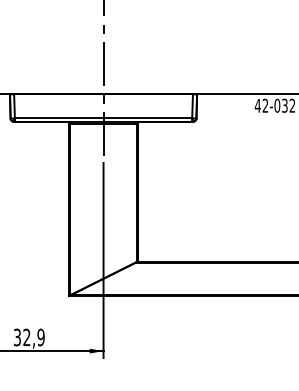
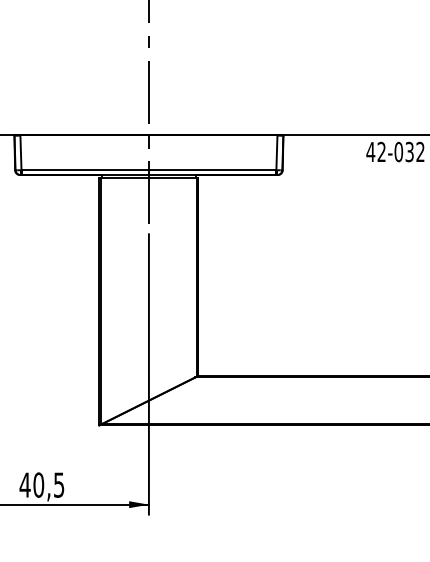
text: (28, 337) -> (41, 485), 32,9 -> 40,5

